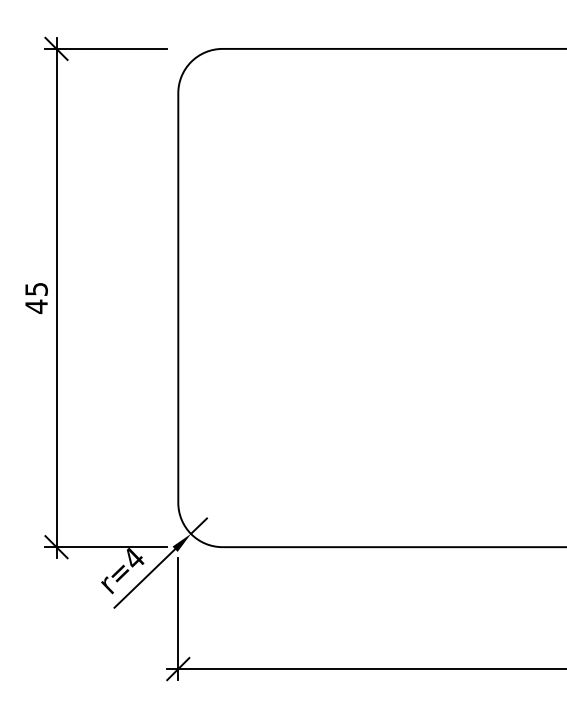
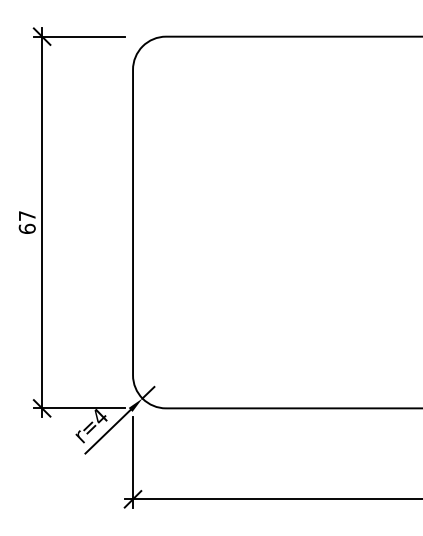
text: (35, 298) -> (26, 222), 45 -> 67

